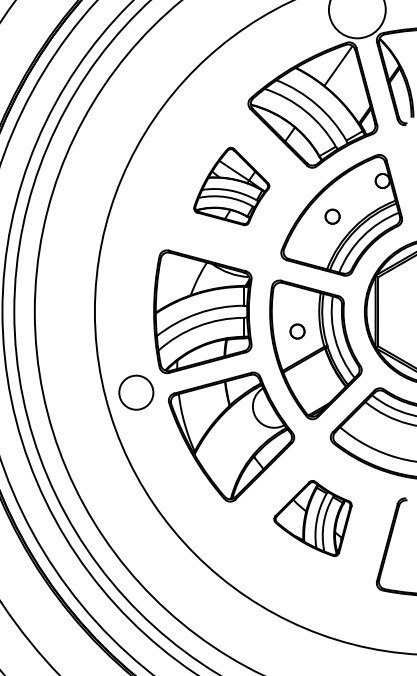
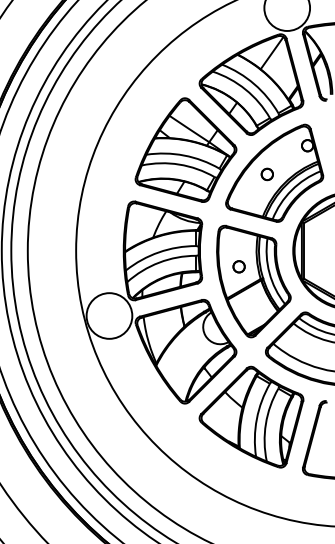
part: (231, 186) -> (185, 150), size x1.67
circle: (135, 392) -> (108, 315), size x1.67
part: (312, 518) -> (251, 417), size x1.67

